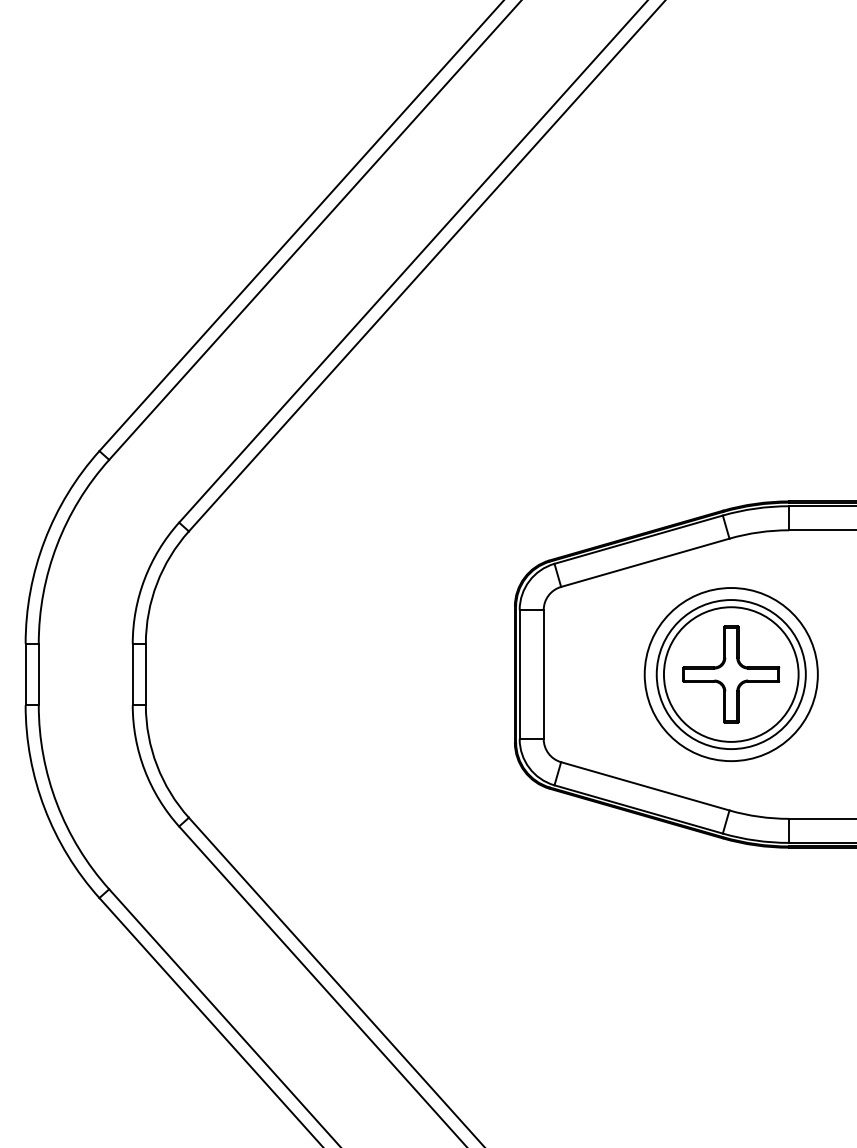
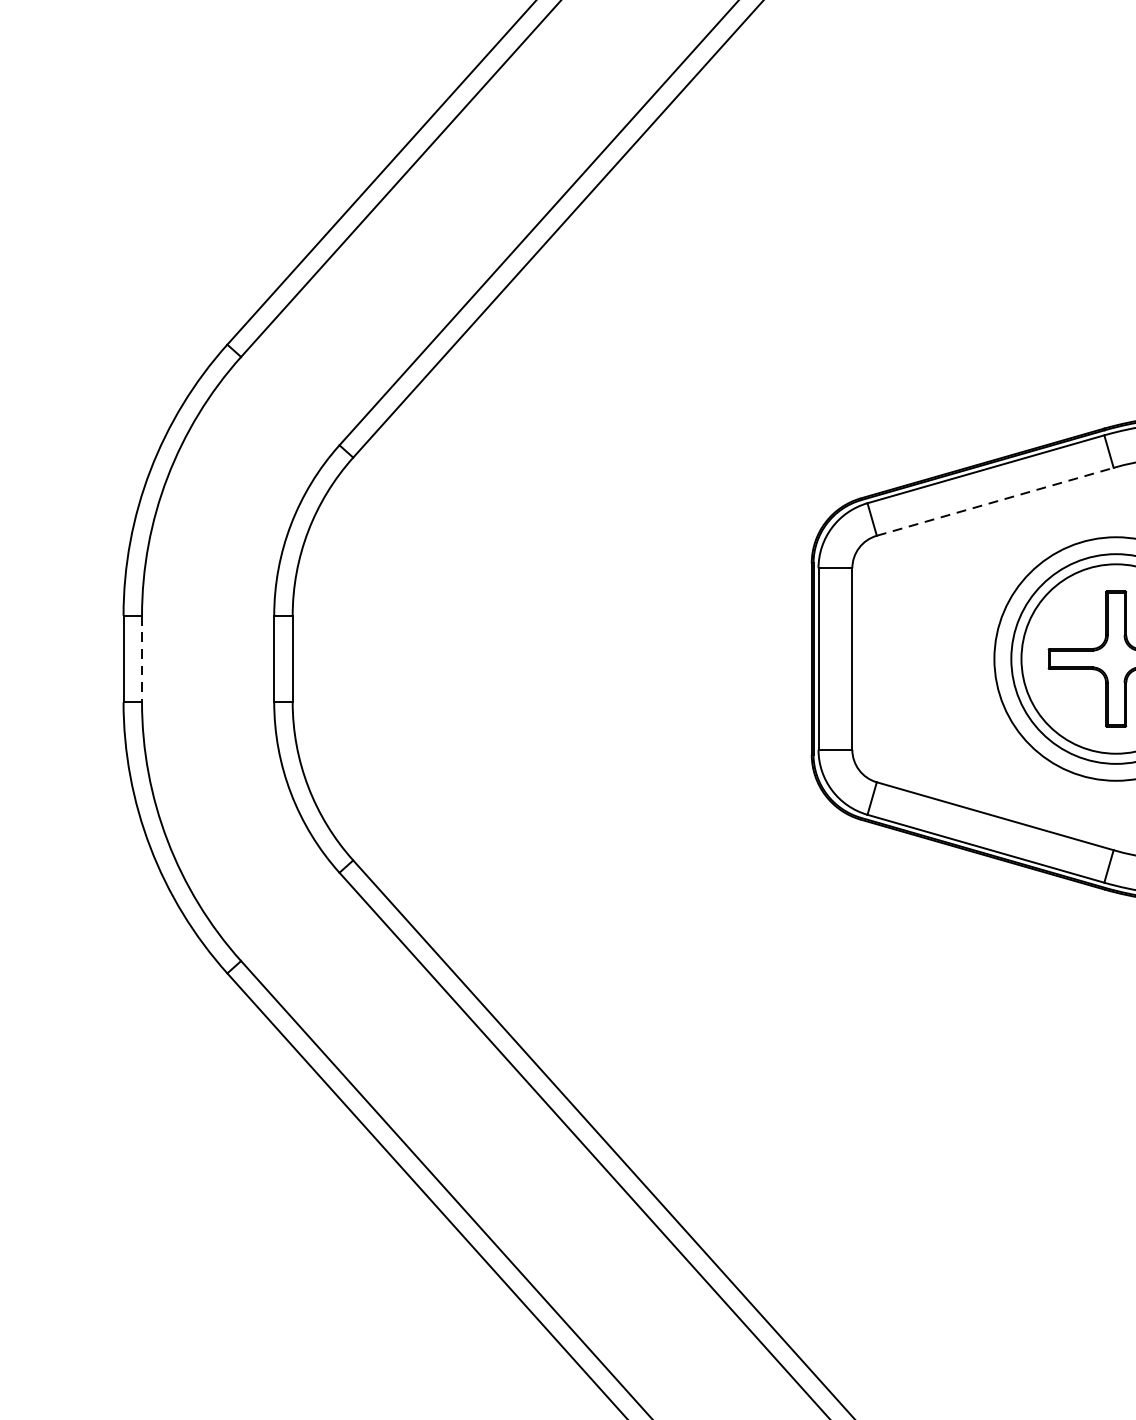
line: (645, 562) -> (995, 501), solid -> dashed
line: (38, 674) -> (141, 658), solid -> dashed

